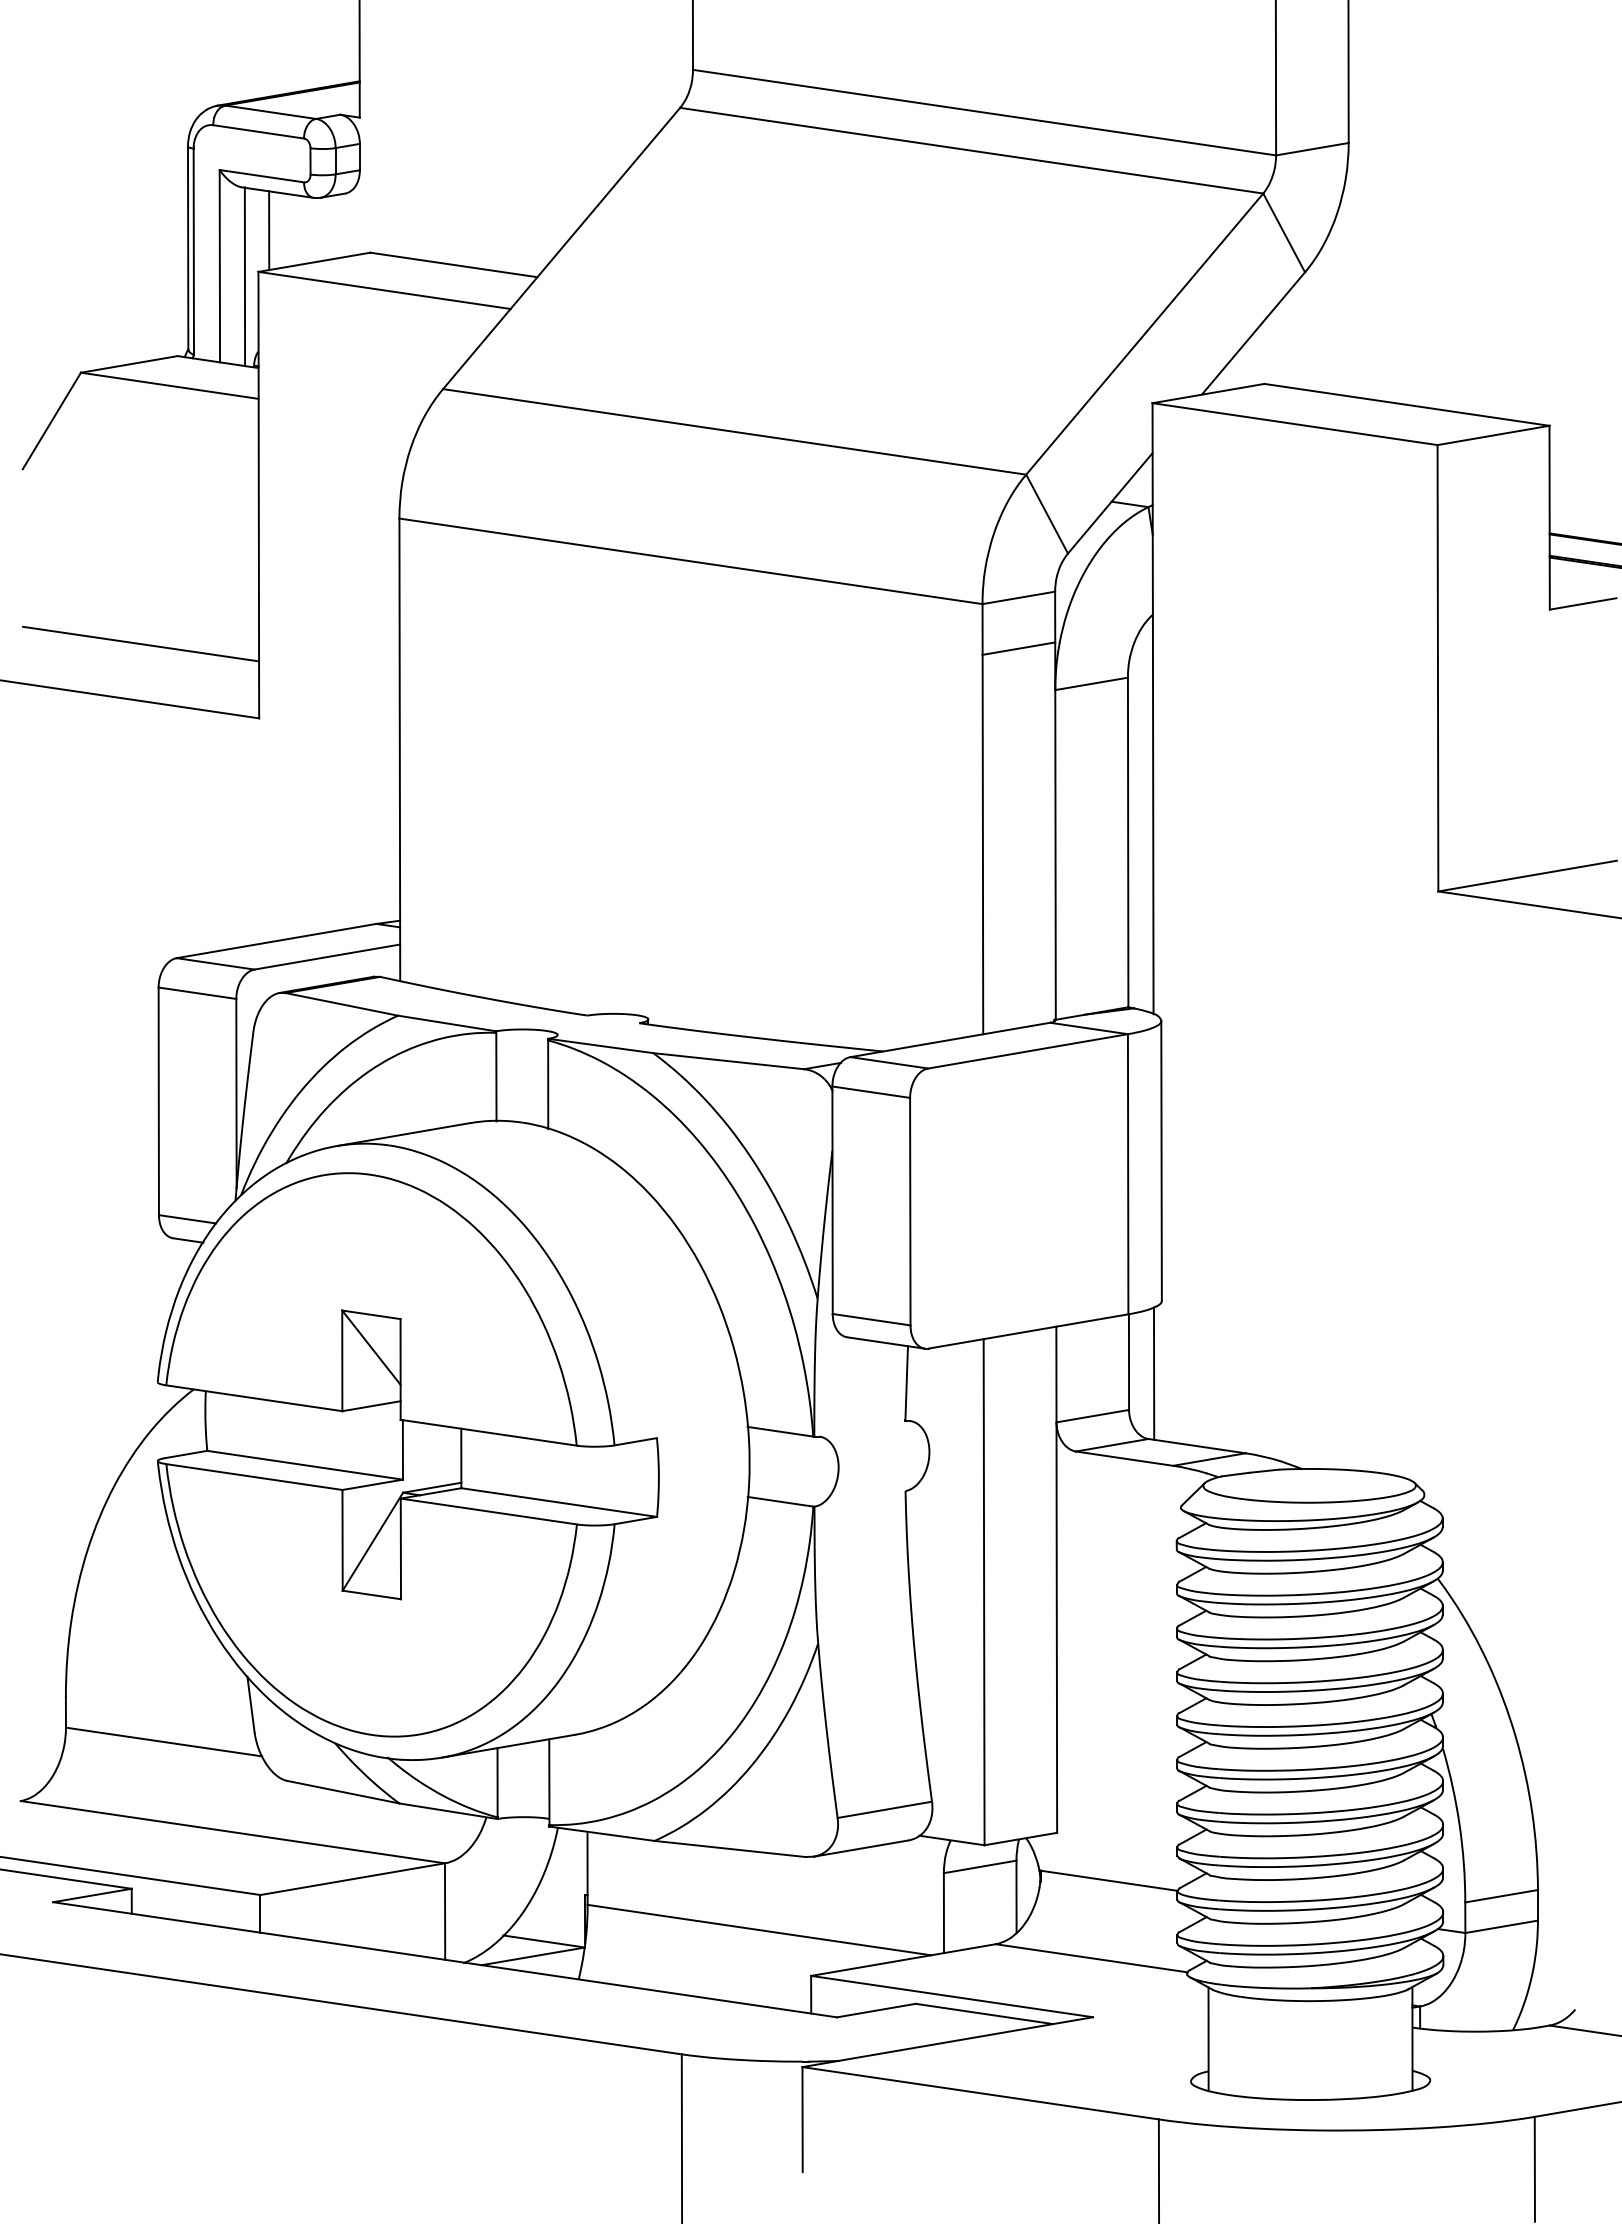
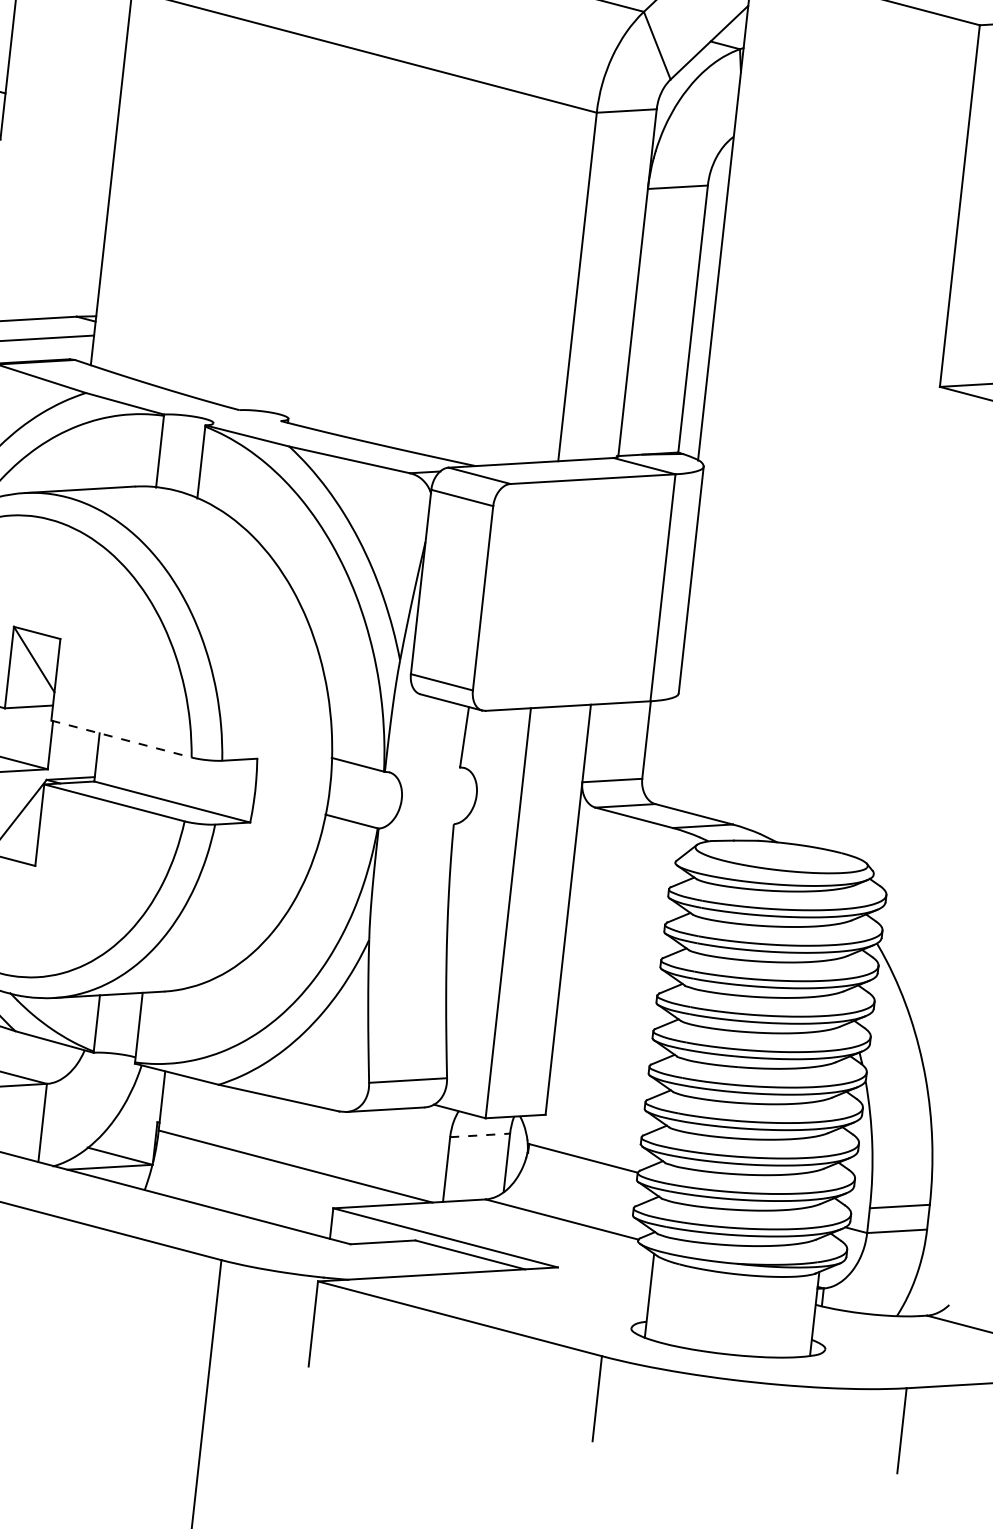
line: (1018, 648) -> (621, 151), removed
line: (1153, 1373) -> (665, 751), removed
line: (488, 1432) -> (121, 738), solid -> dashed
line: (980, 1866) -> (480, 1135), solid -> dashed

